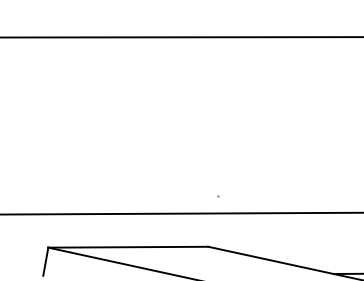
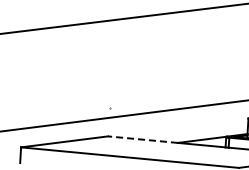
line: (270, 260) -> (142, 139), solid -> dashed

